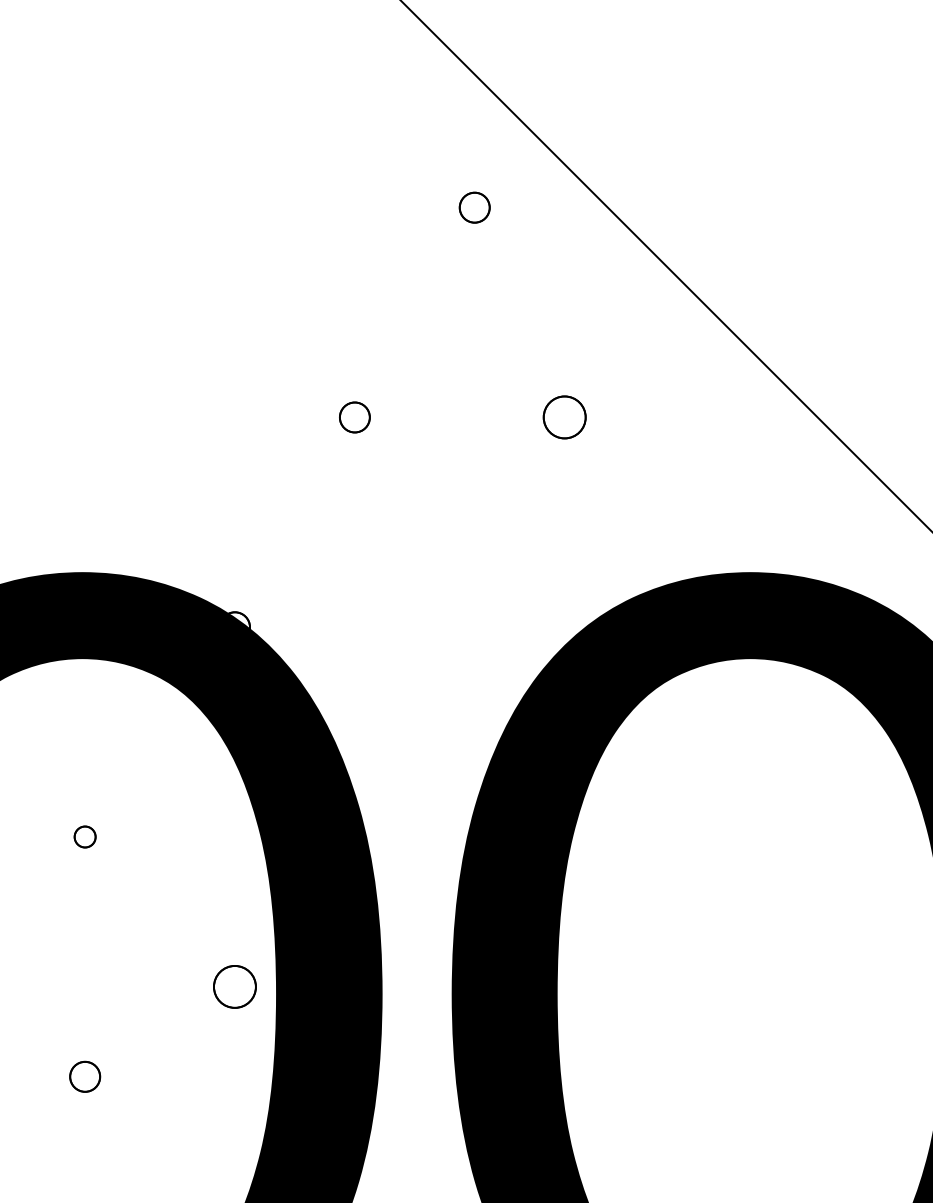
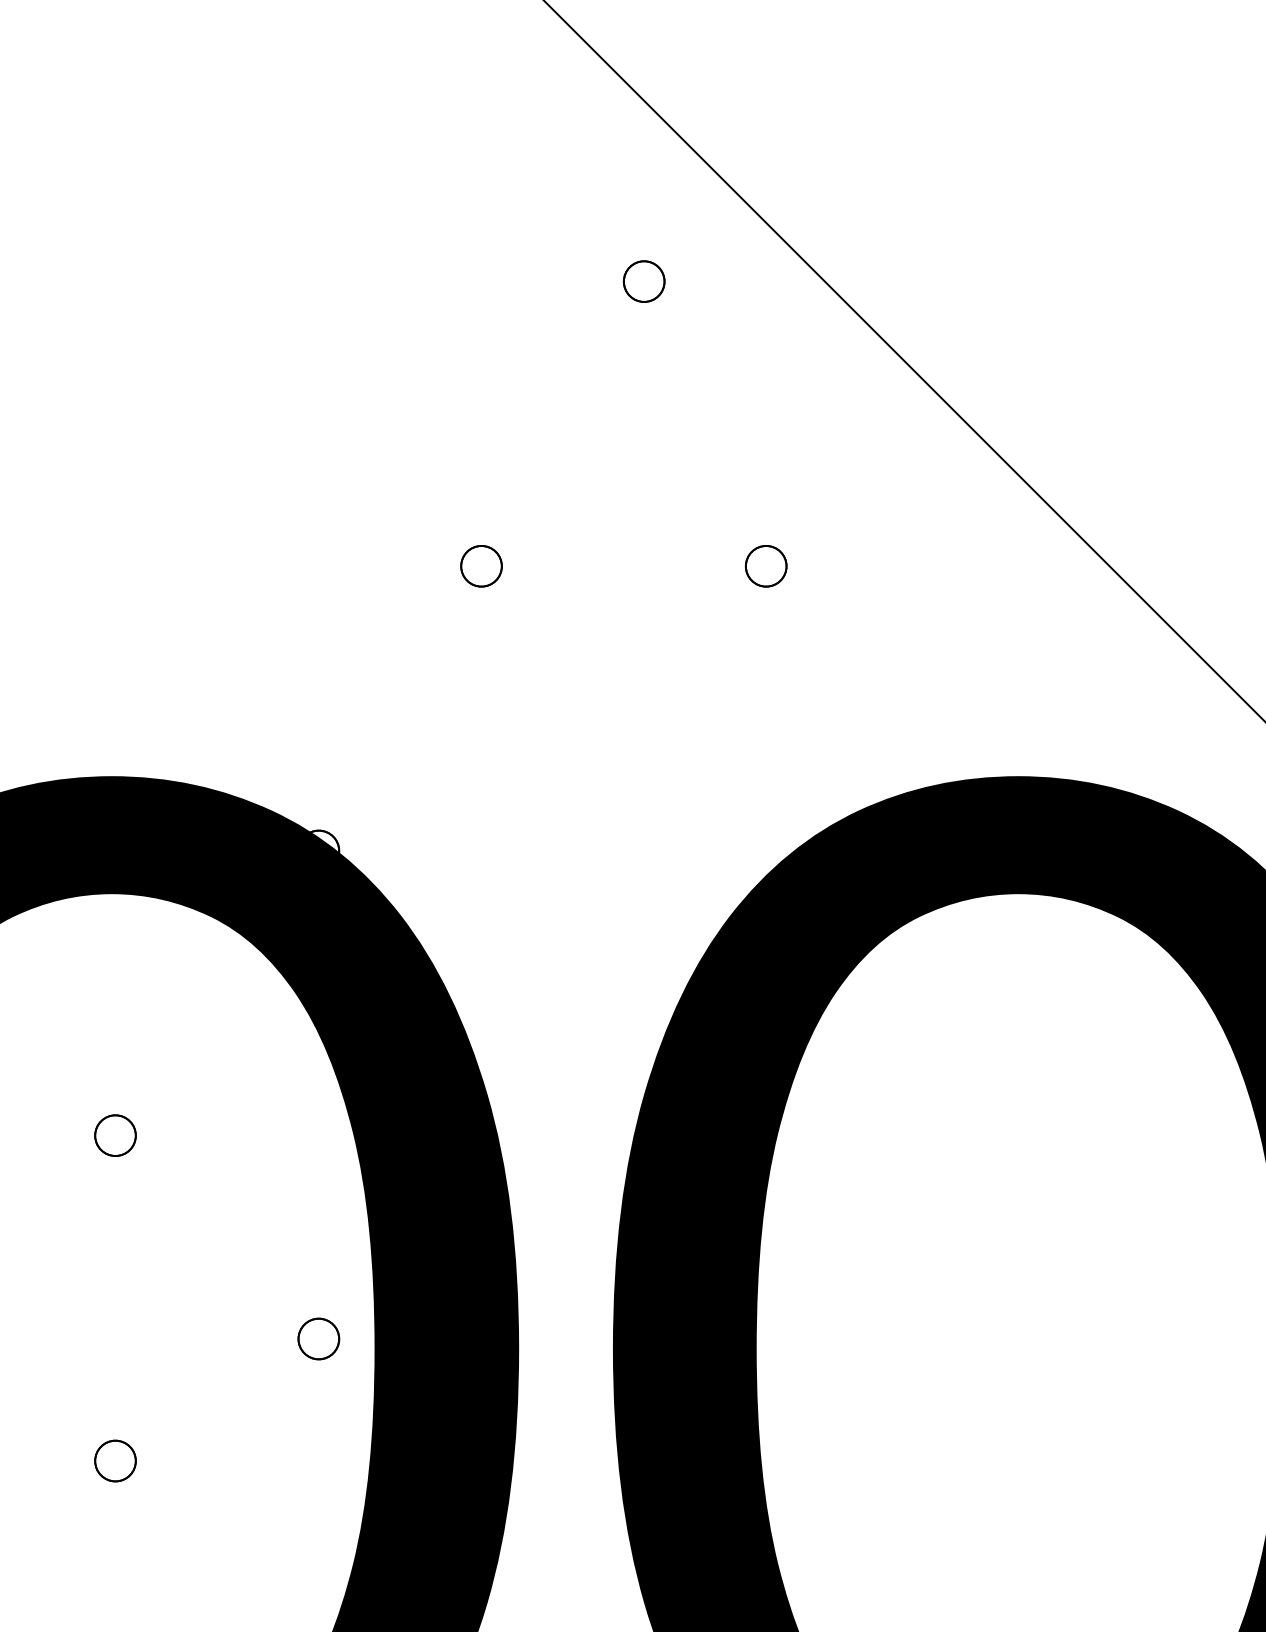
part: (564, 417) -> (765, 566), size x0.71
part: (85, 836) -> (115, 1135), size x1.43
part: (234, 986) -> (318, 1338), size x0.71

